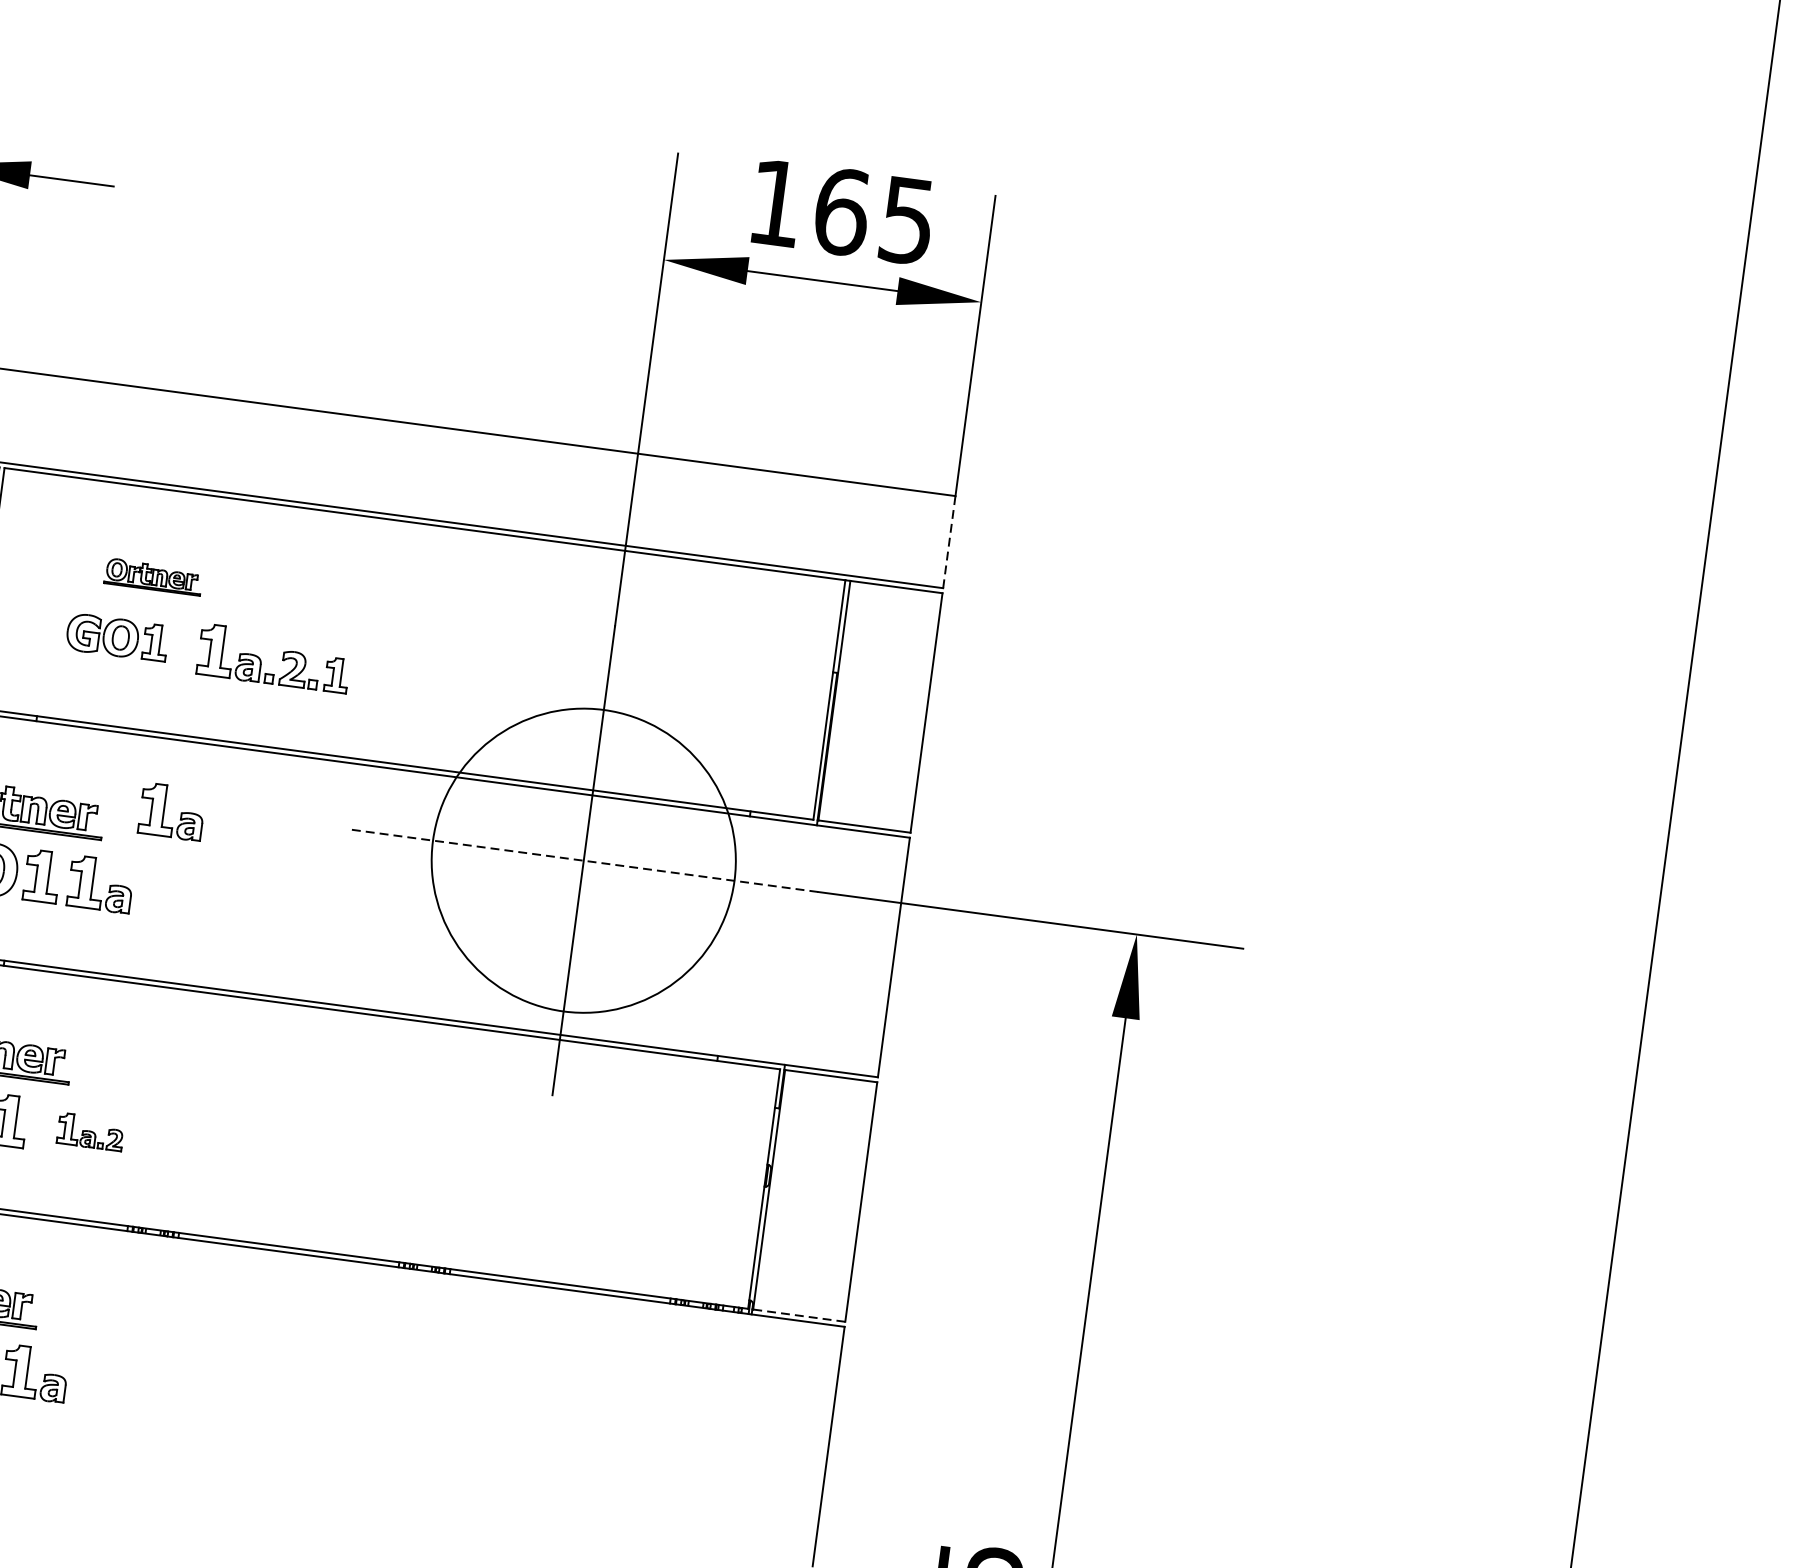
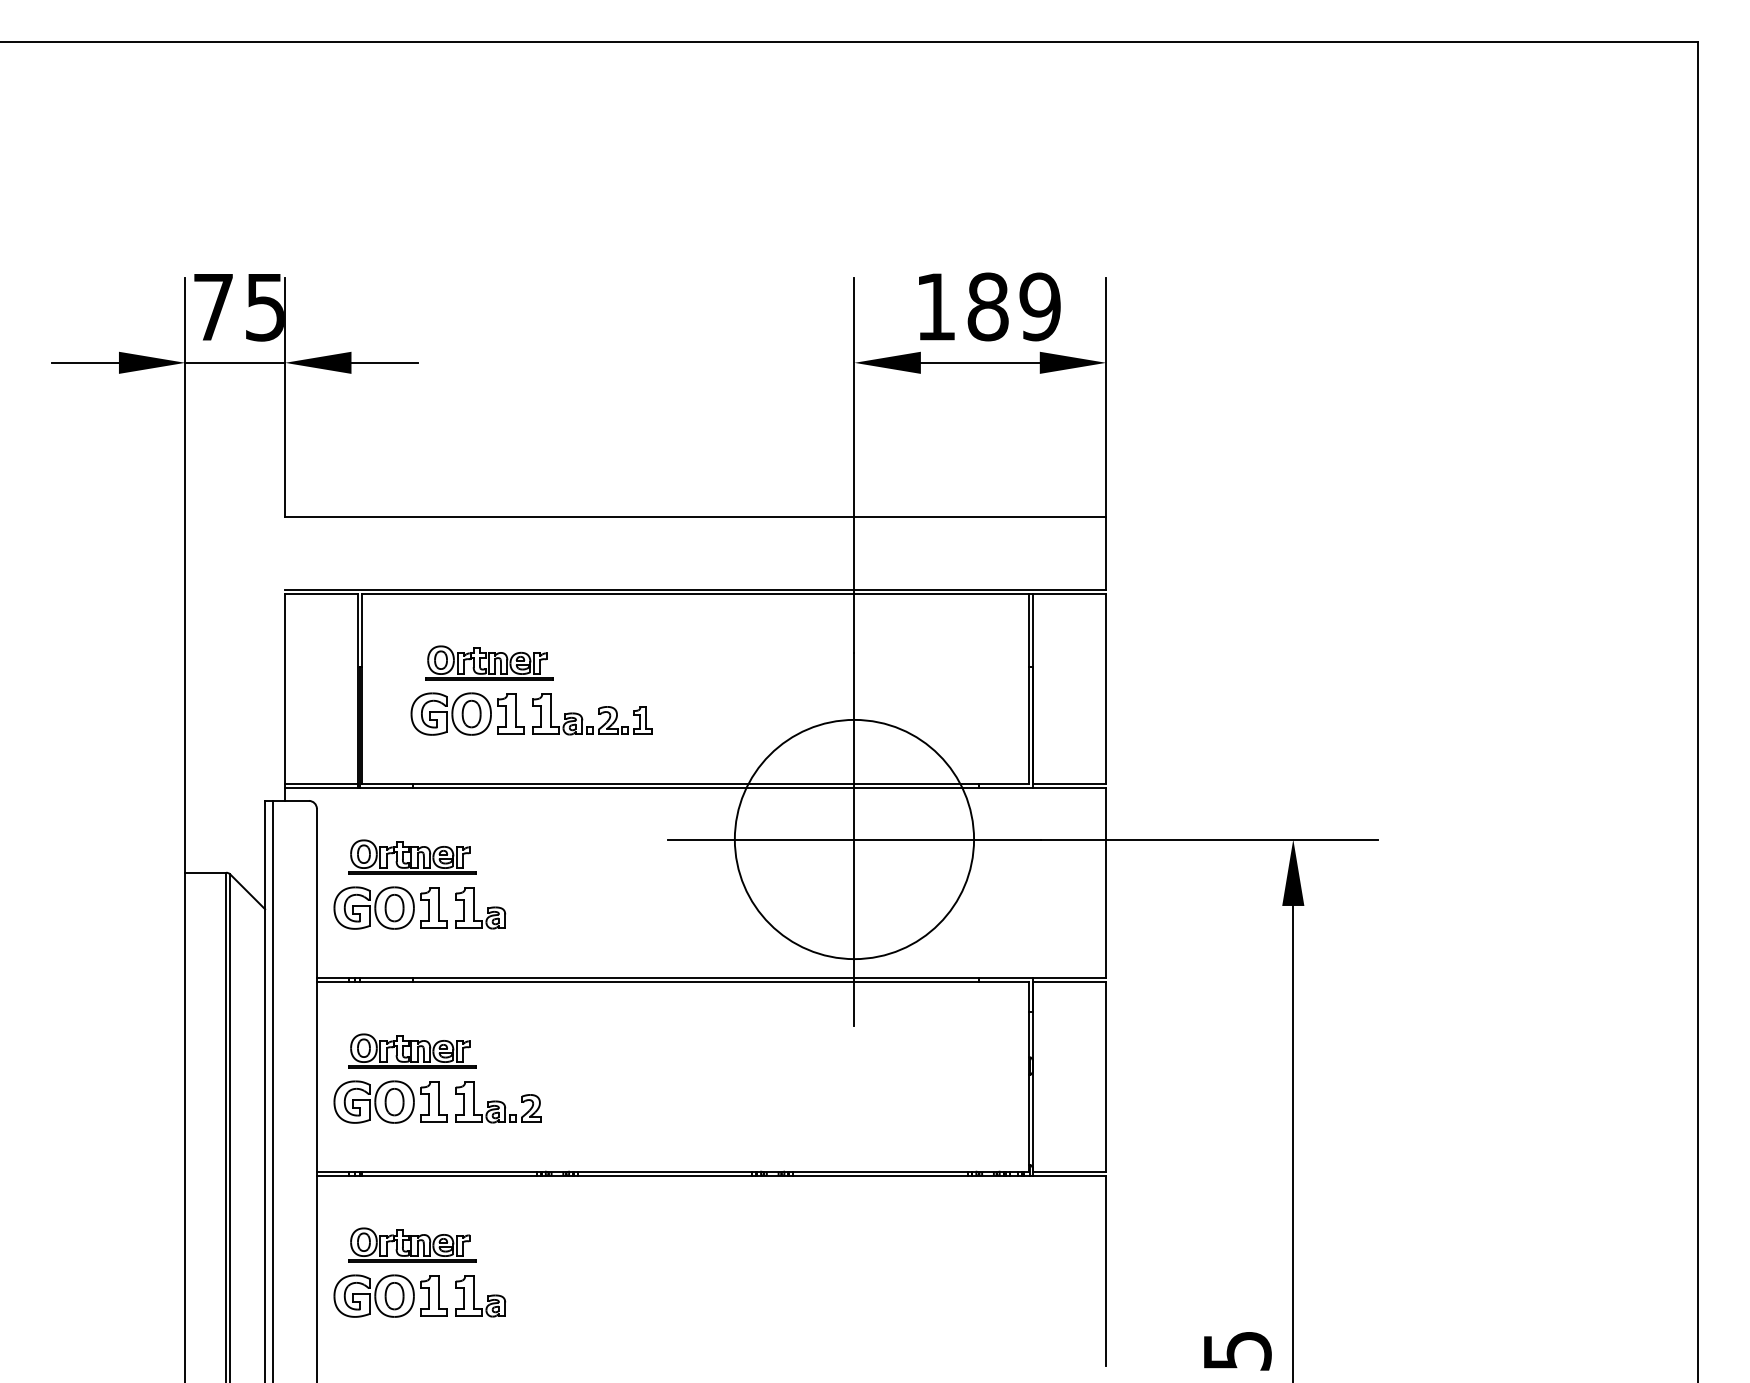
text: (873, 215) -> (1013, 306), 165 -> 189
line: (949, 542) -> (1106, 553), dashed -> solid
part: (153, 576) -> (489, 662), size x1.67
part: (117, 636) -> (467, 713), size x1.43
part: (172, 812) -> (528, 844), removed
line: (582, 860) -> (853, 839), dashed -> solid
part: (90, 1132) -> (498, 1102), size x1.67
line: (798, 1315) -> (1069, 1171), dashed -> solid

